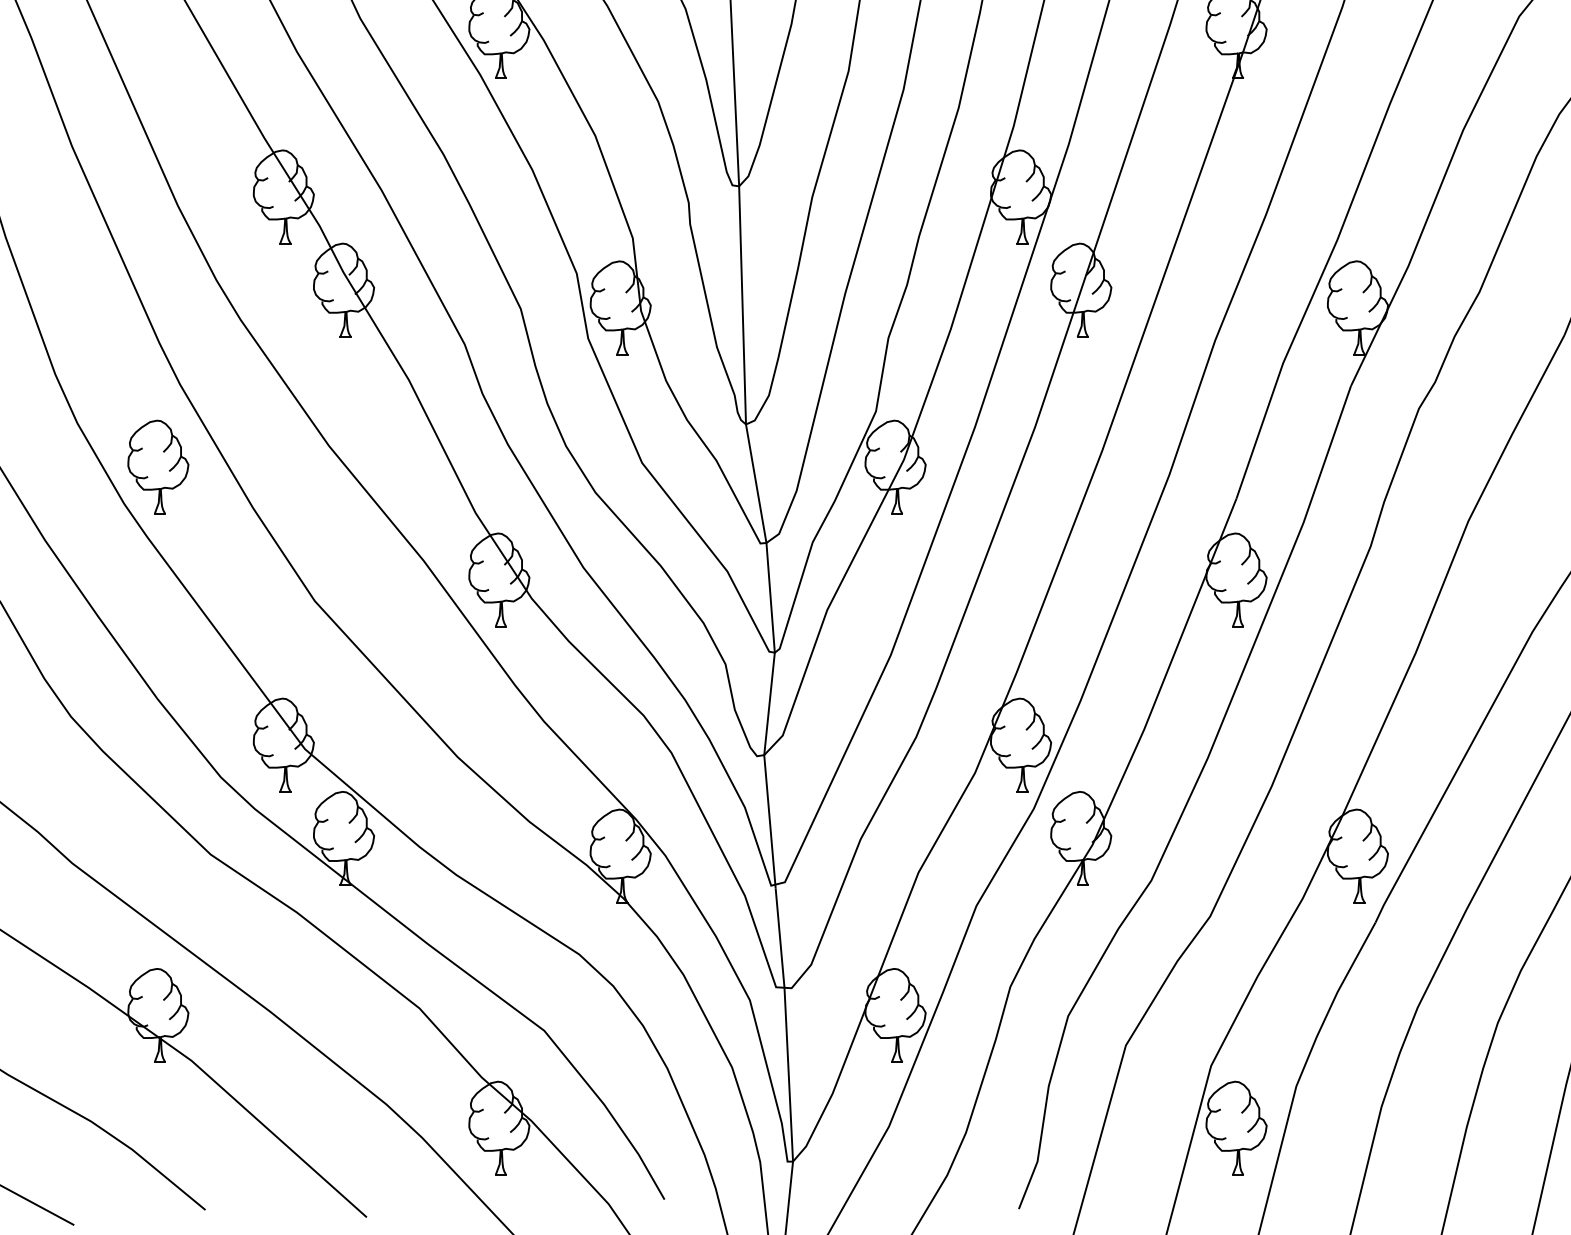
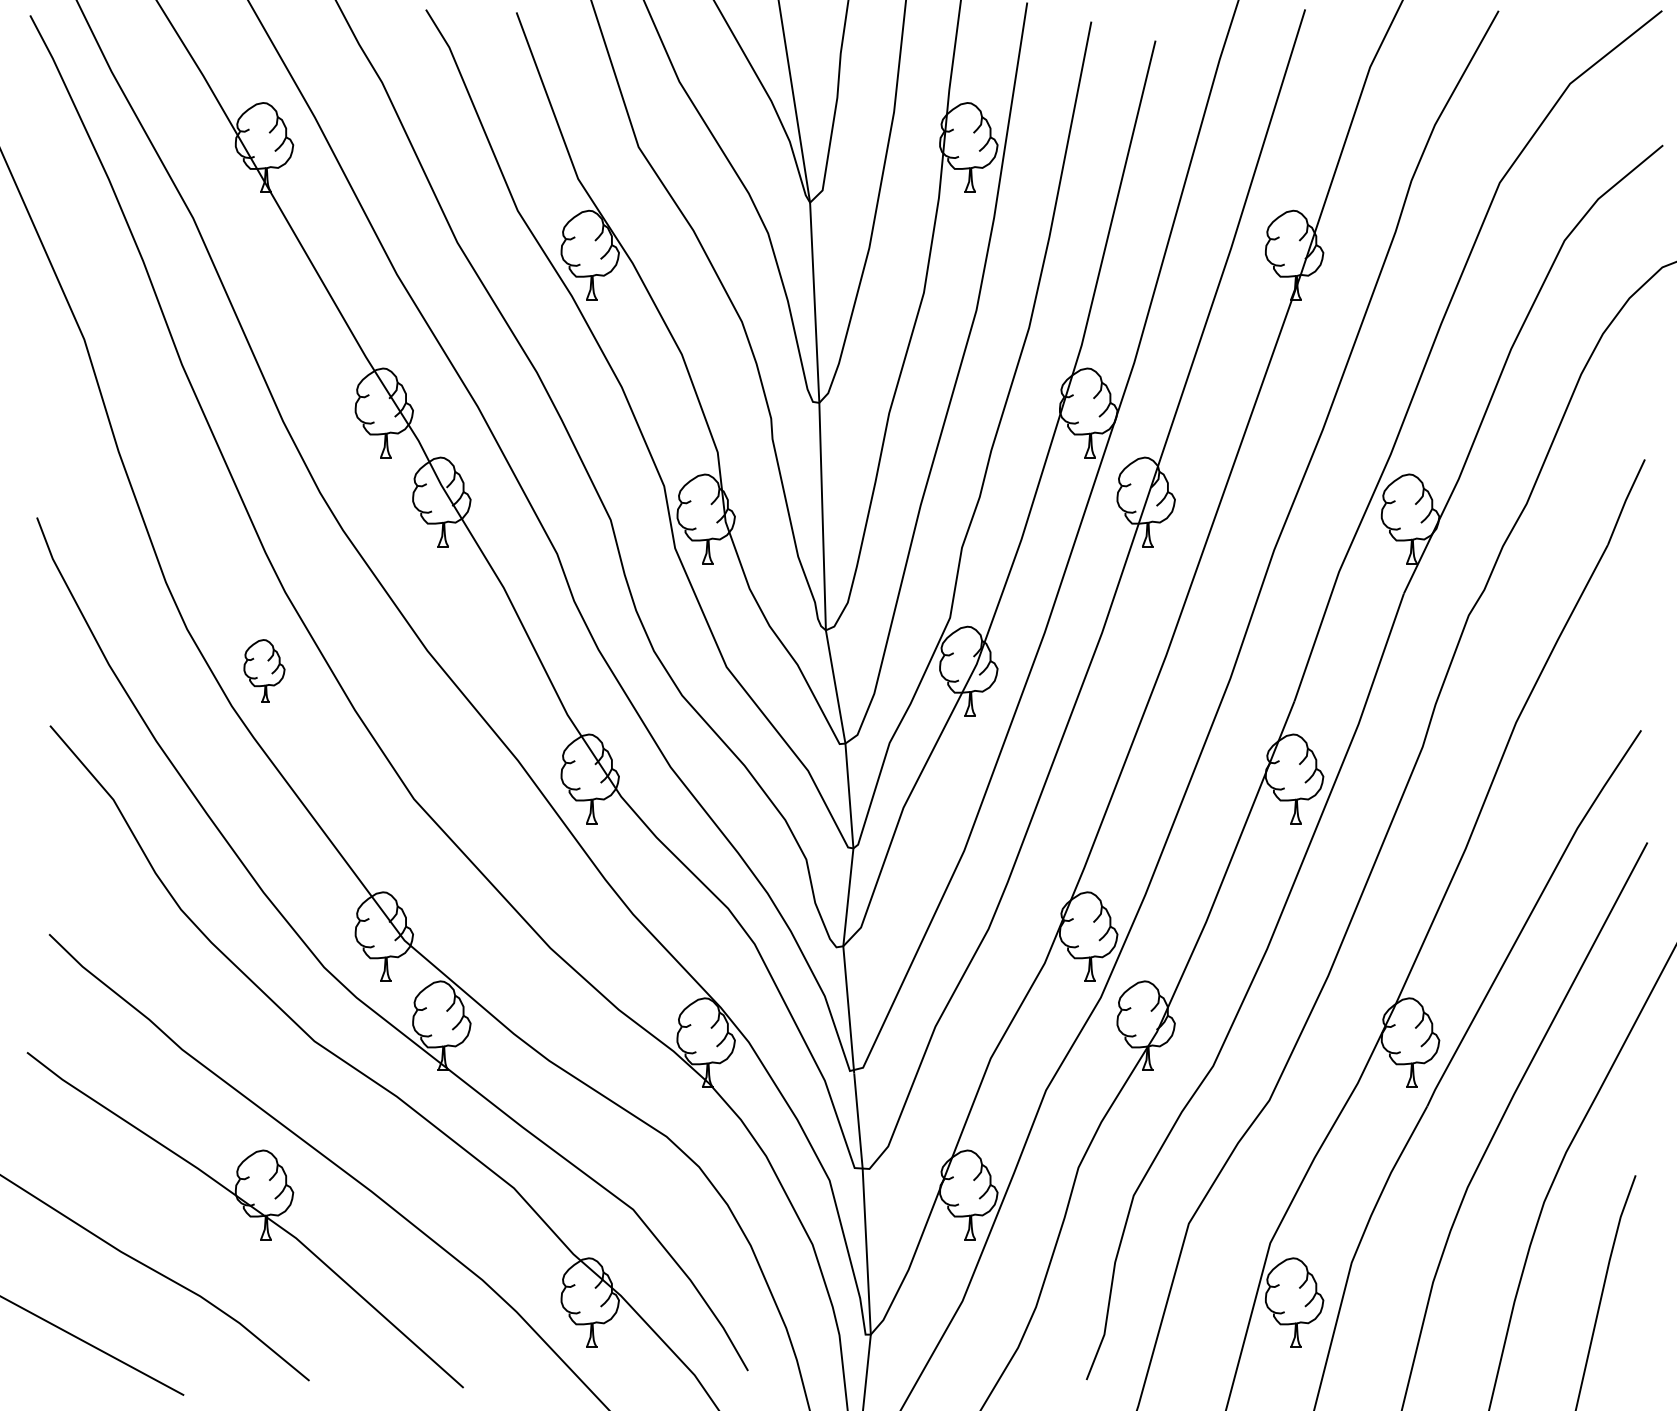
part: (158, 466) -> (264, 670), size x0.7

